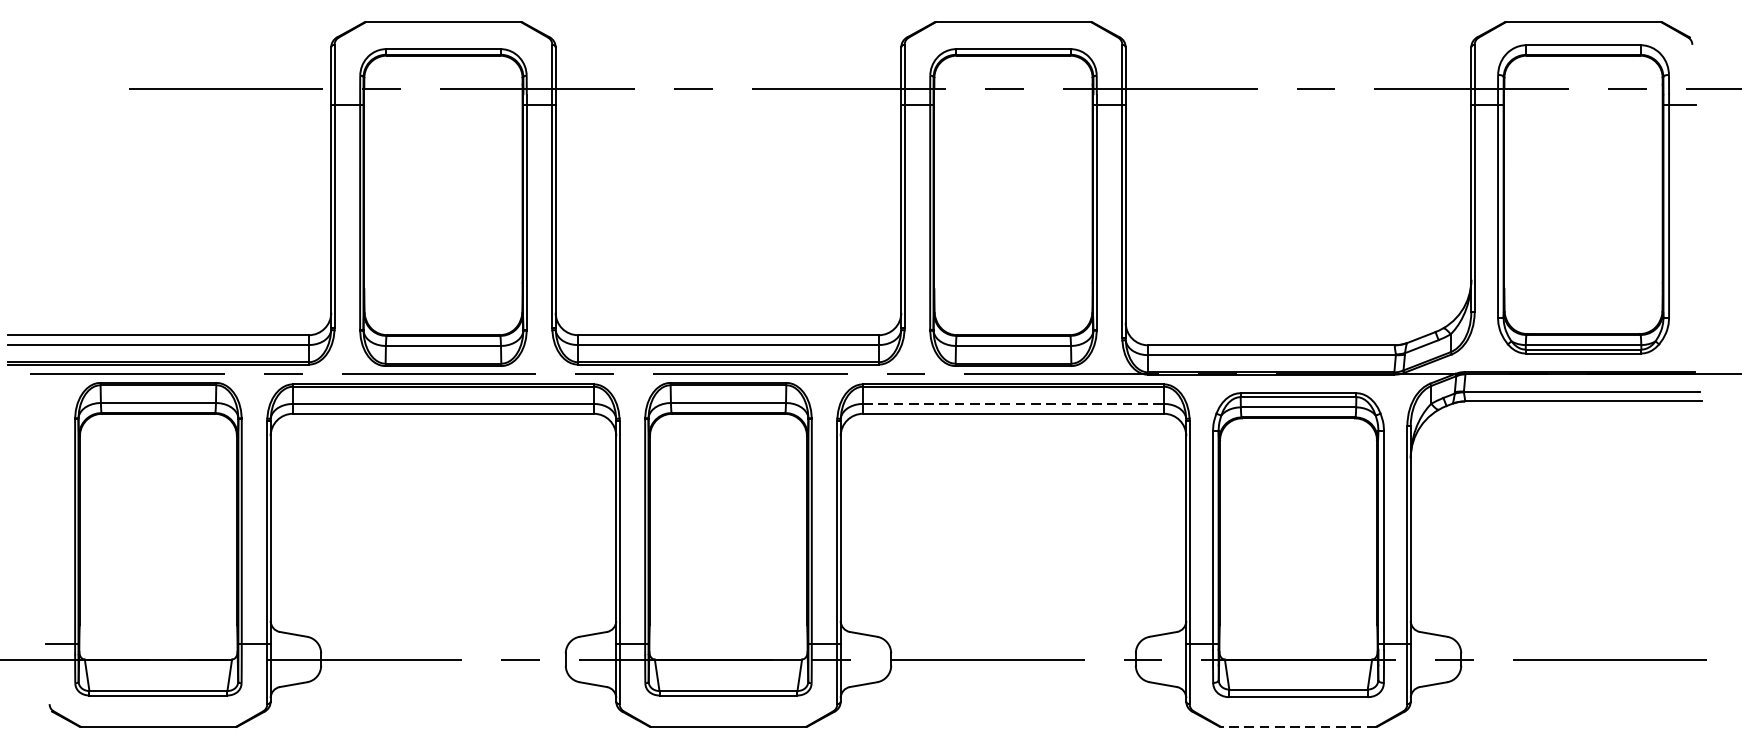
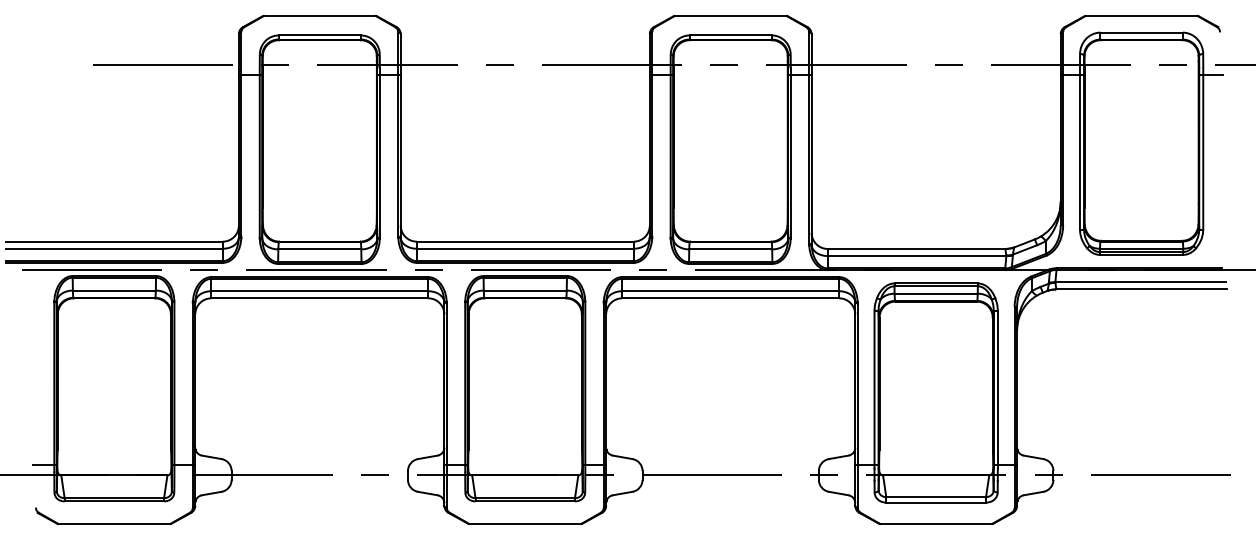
line: (1014, 404) -> (731, 291), dashed -> solid
line: (1298, 726) -> (936, 523), dashed -> solid

